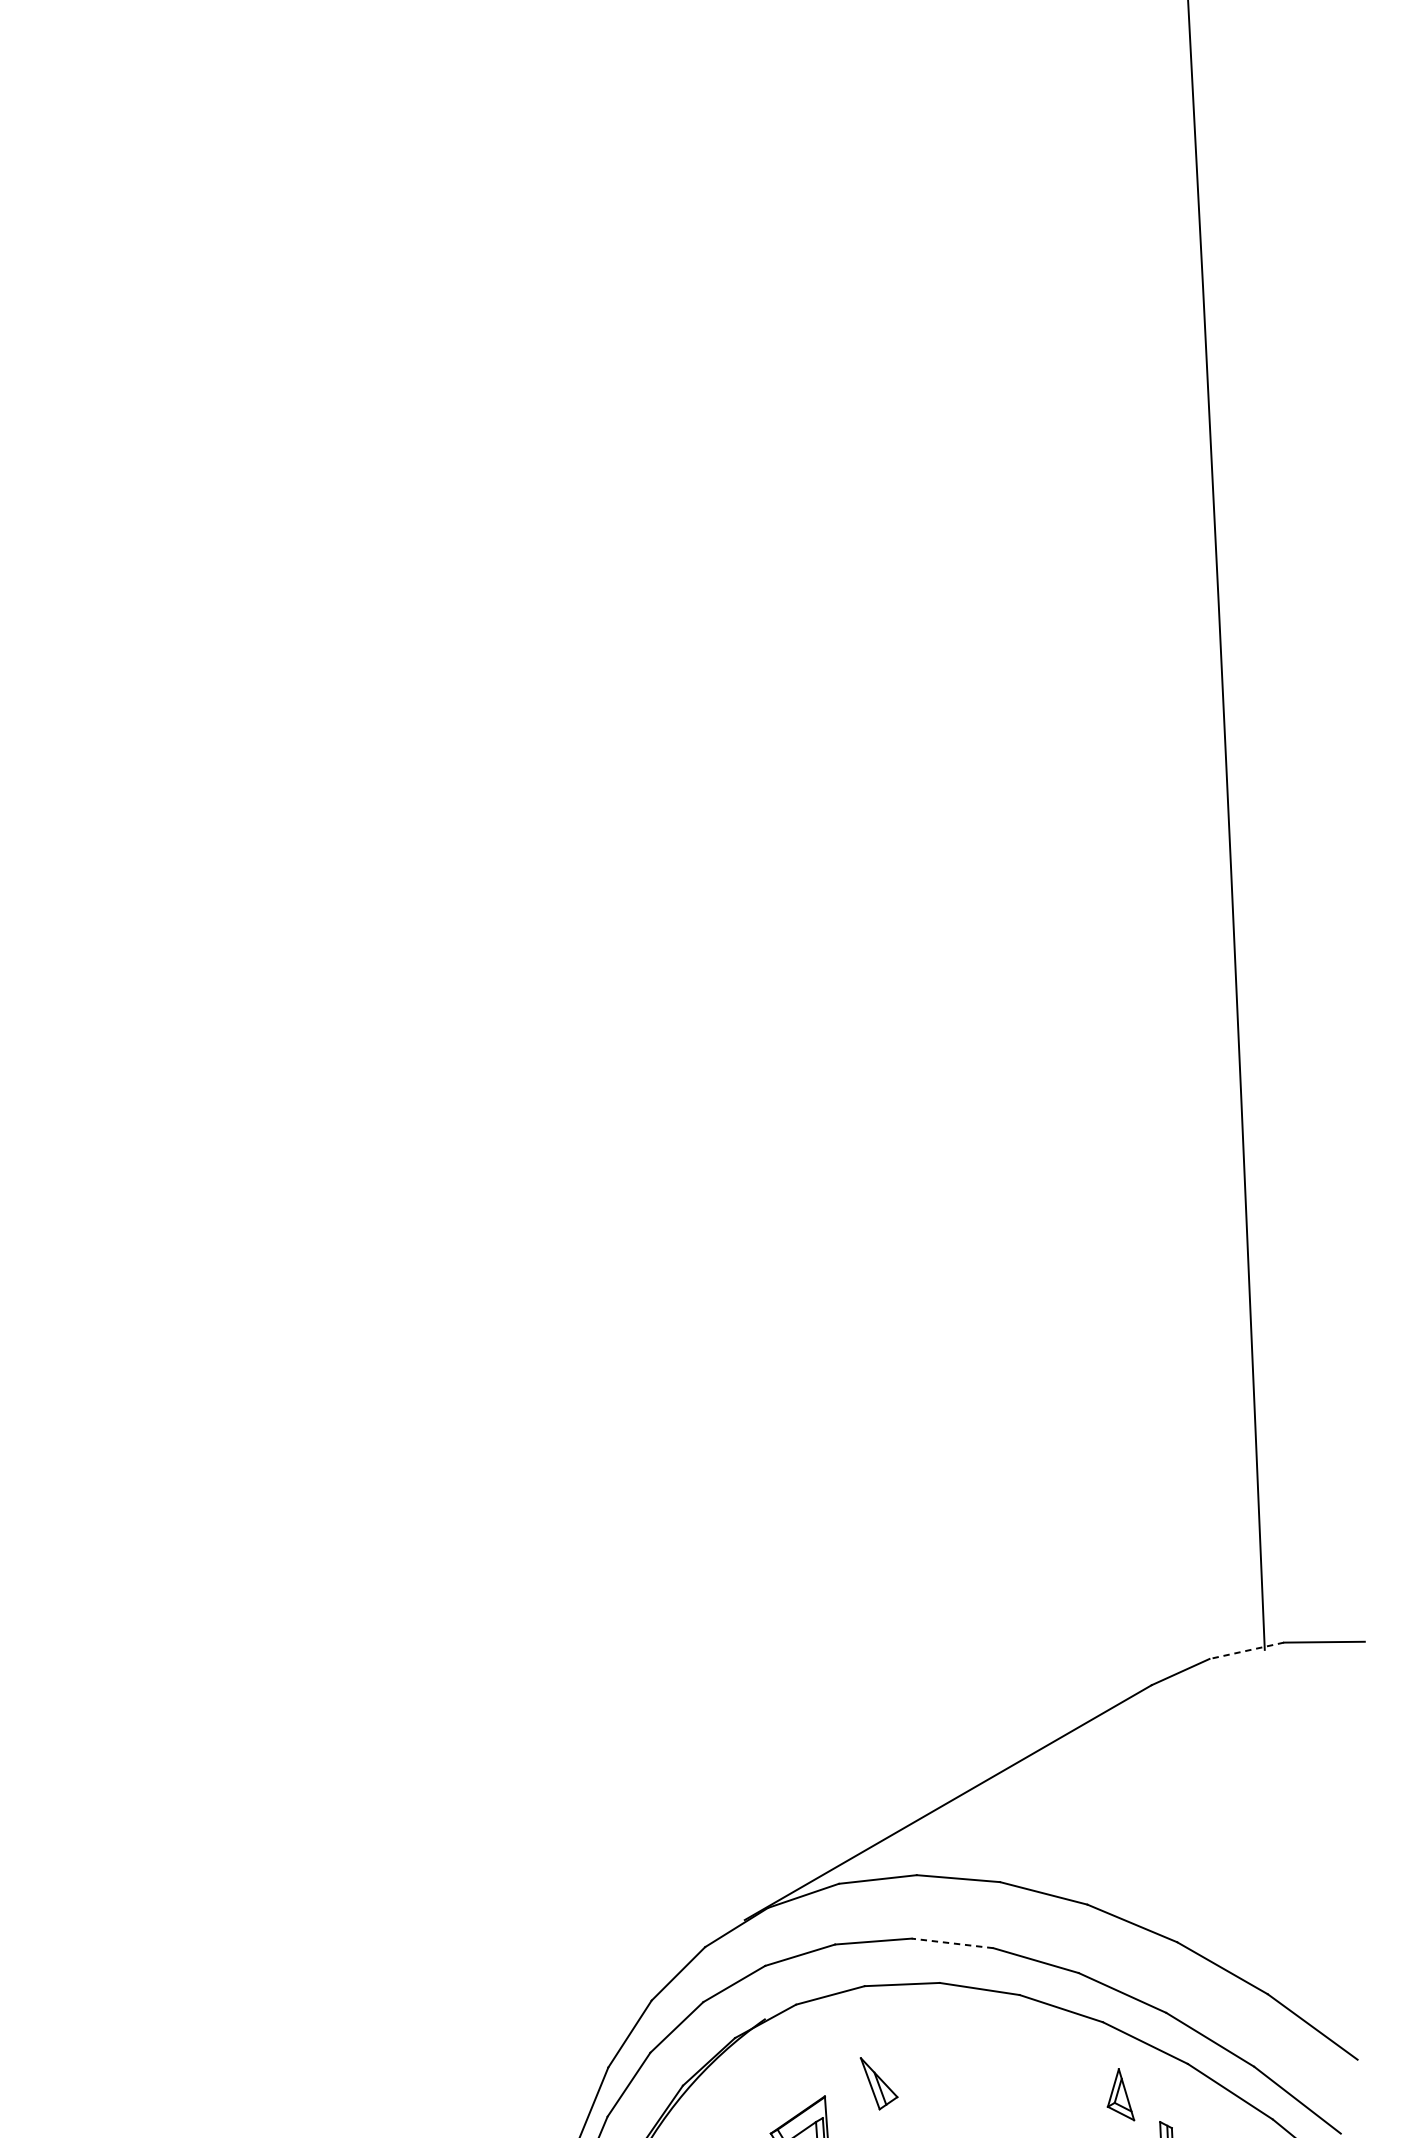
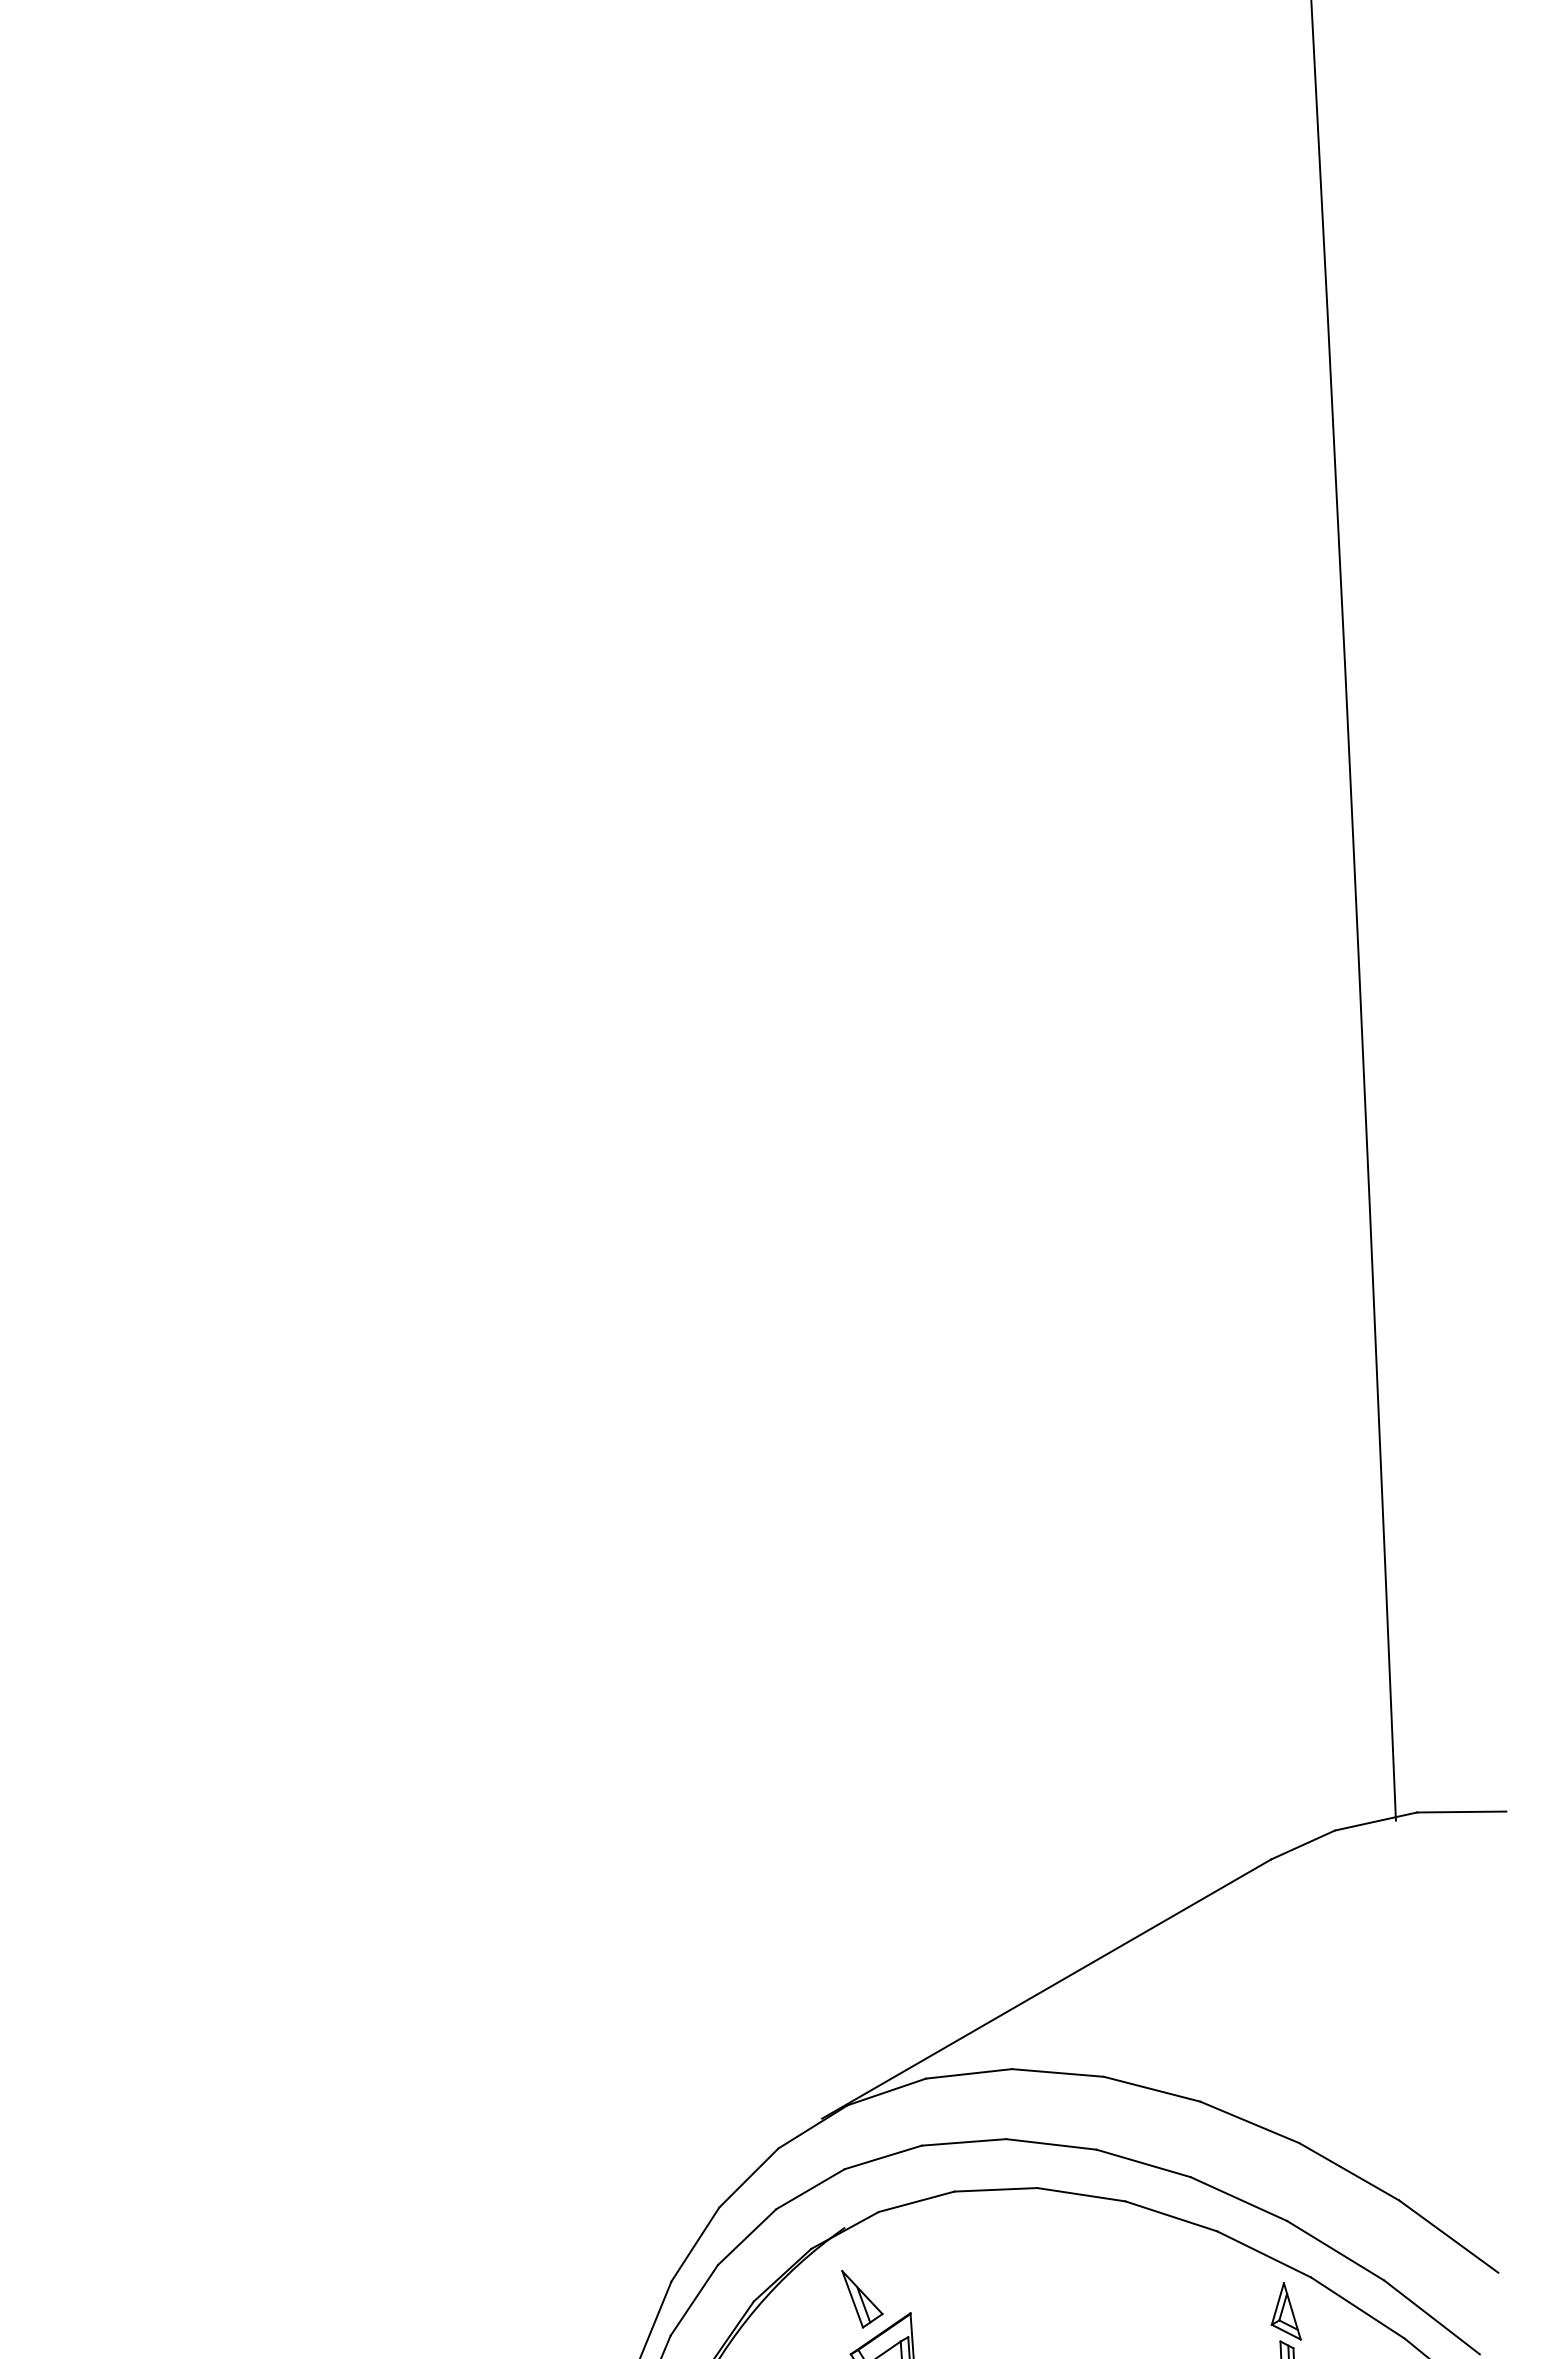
line: (1246, 1650) -> (1375, 1821), dashed -> solid
line: (951, 1943) -> (1050, 2144), dashed -> solid
part: (879, 2083) -> (862, 2299), moved
part: (1120, 2094) -> (1285, 2311), moved

